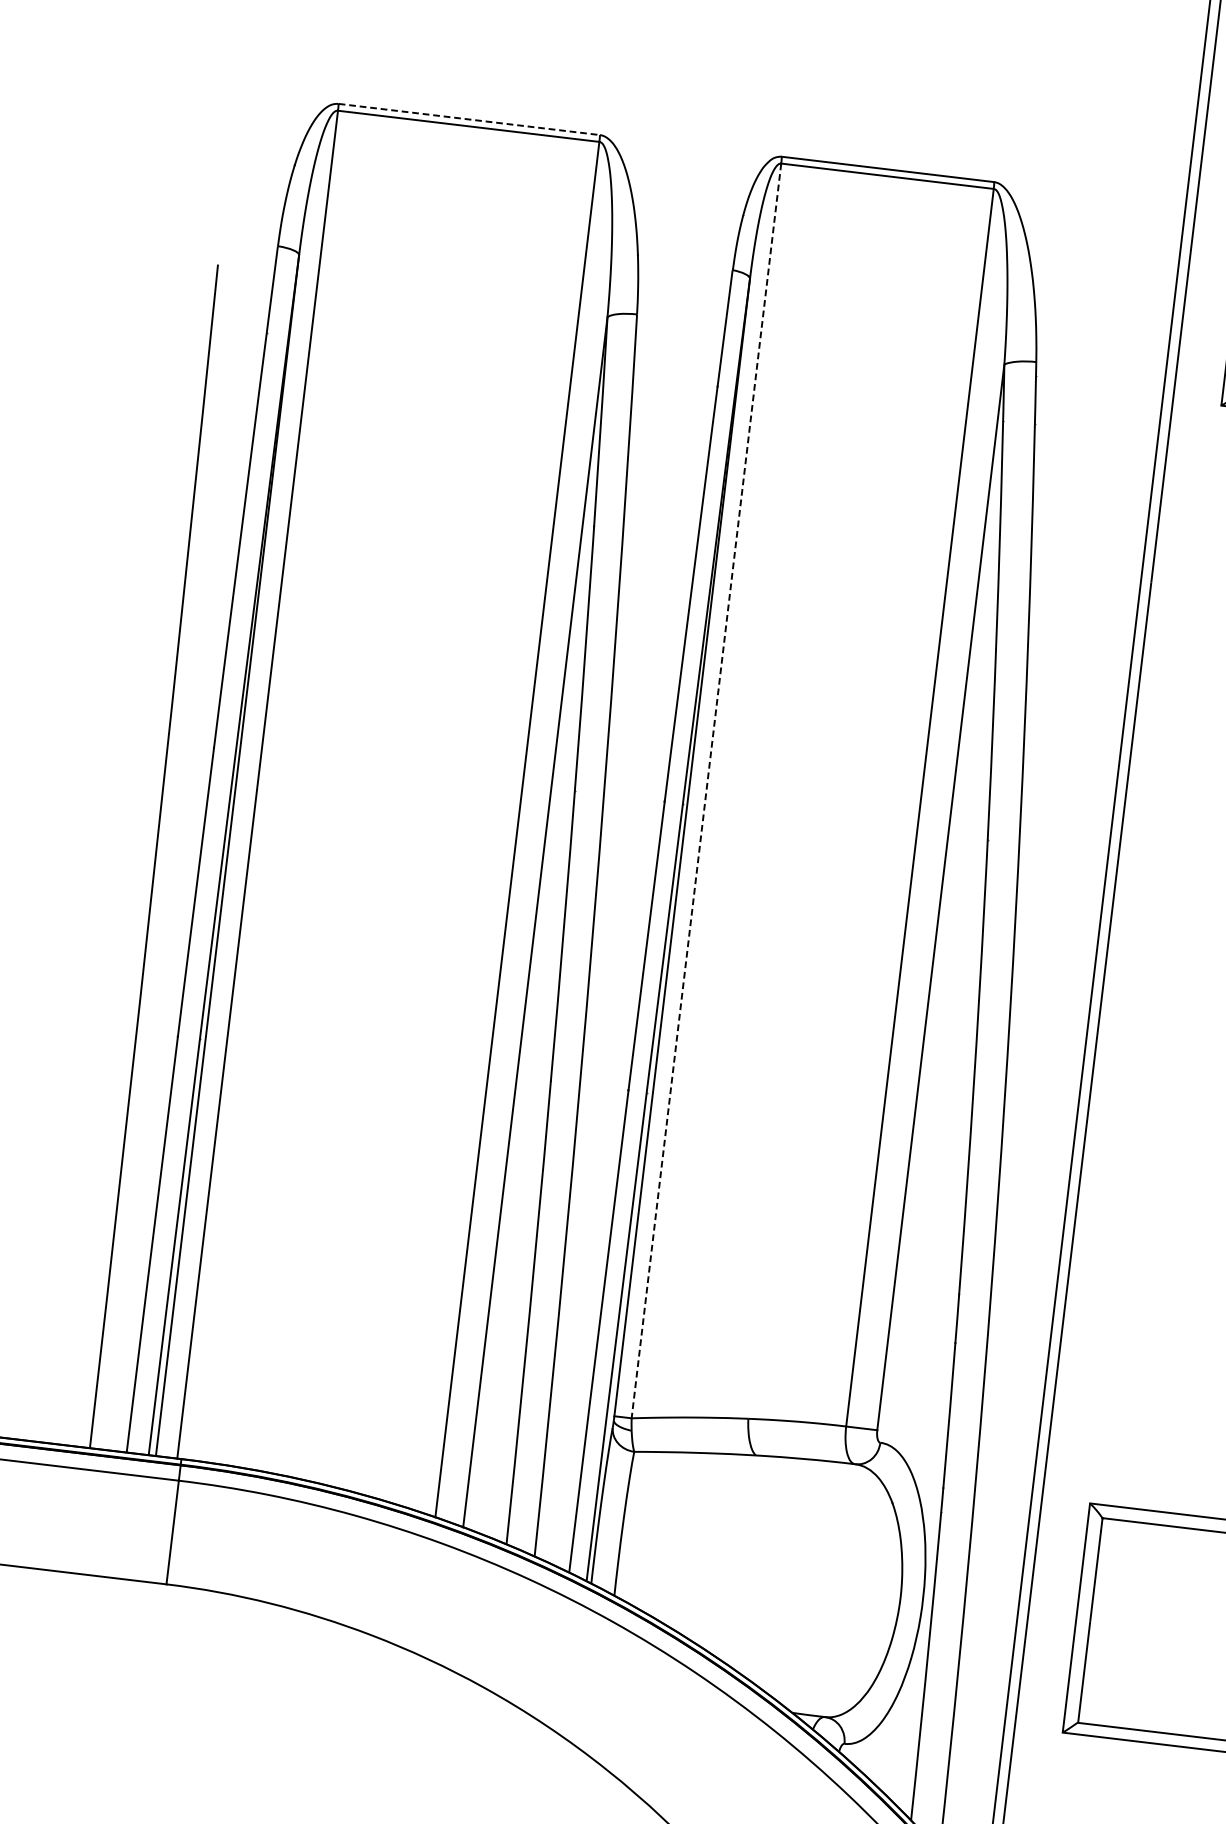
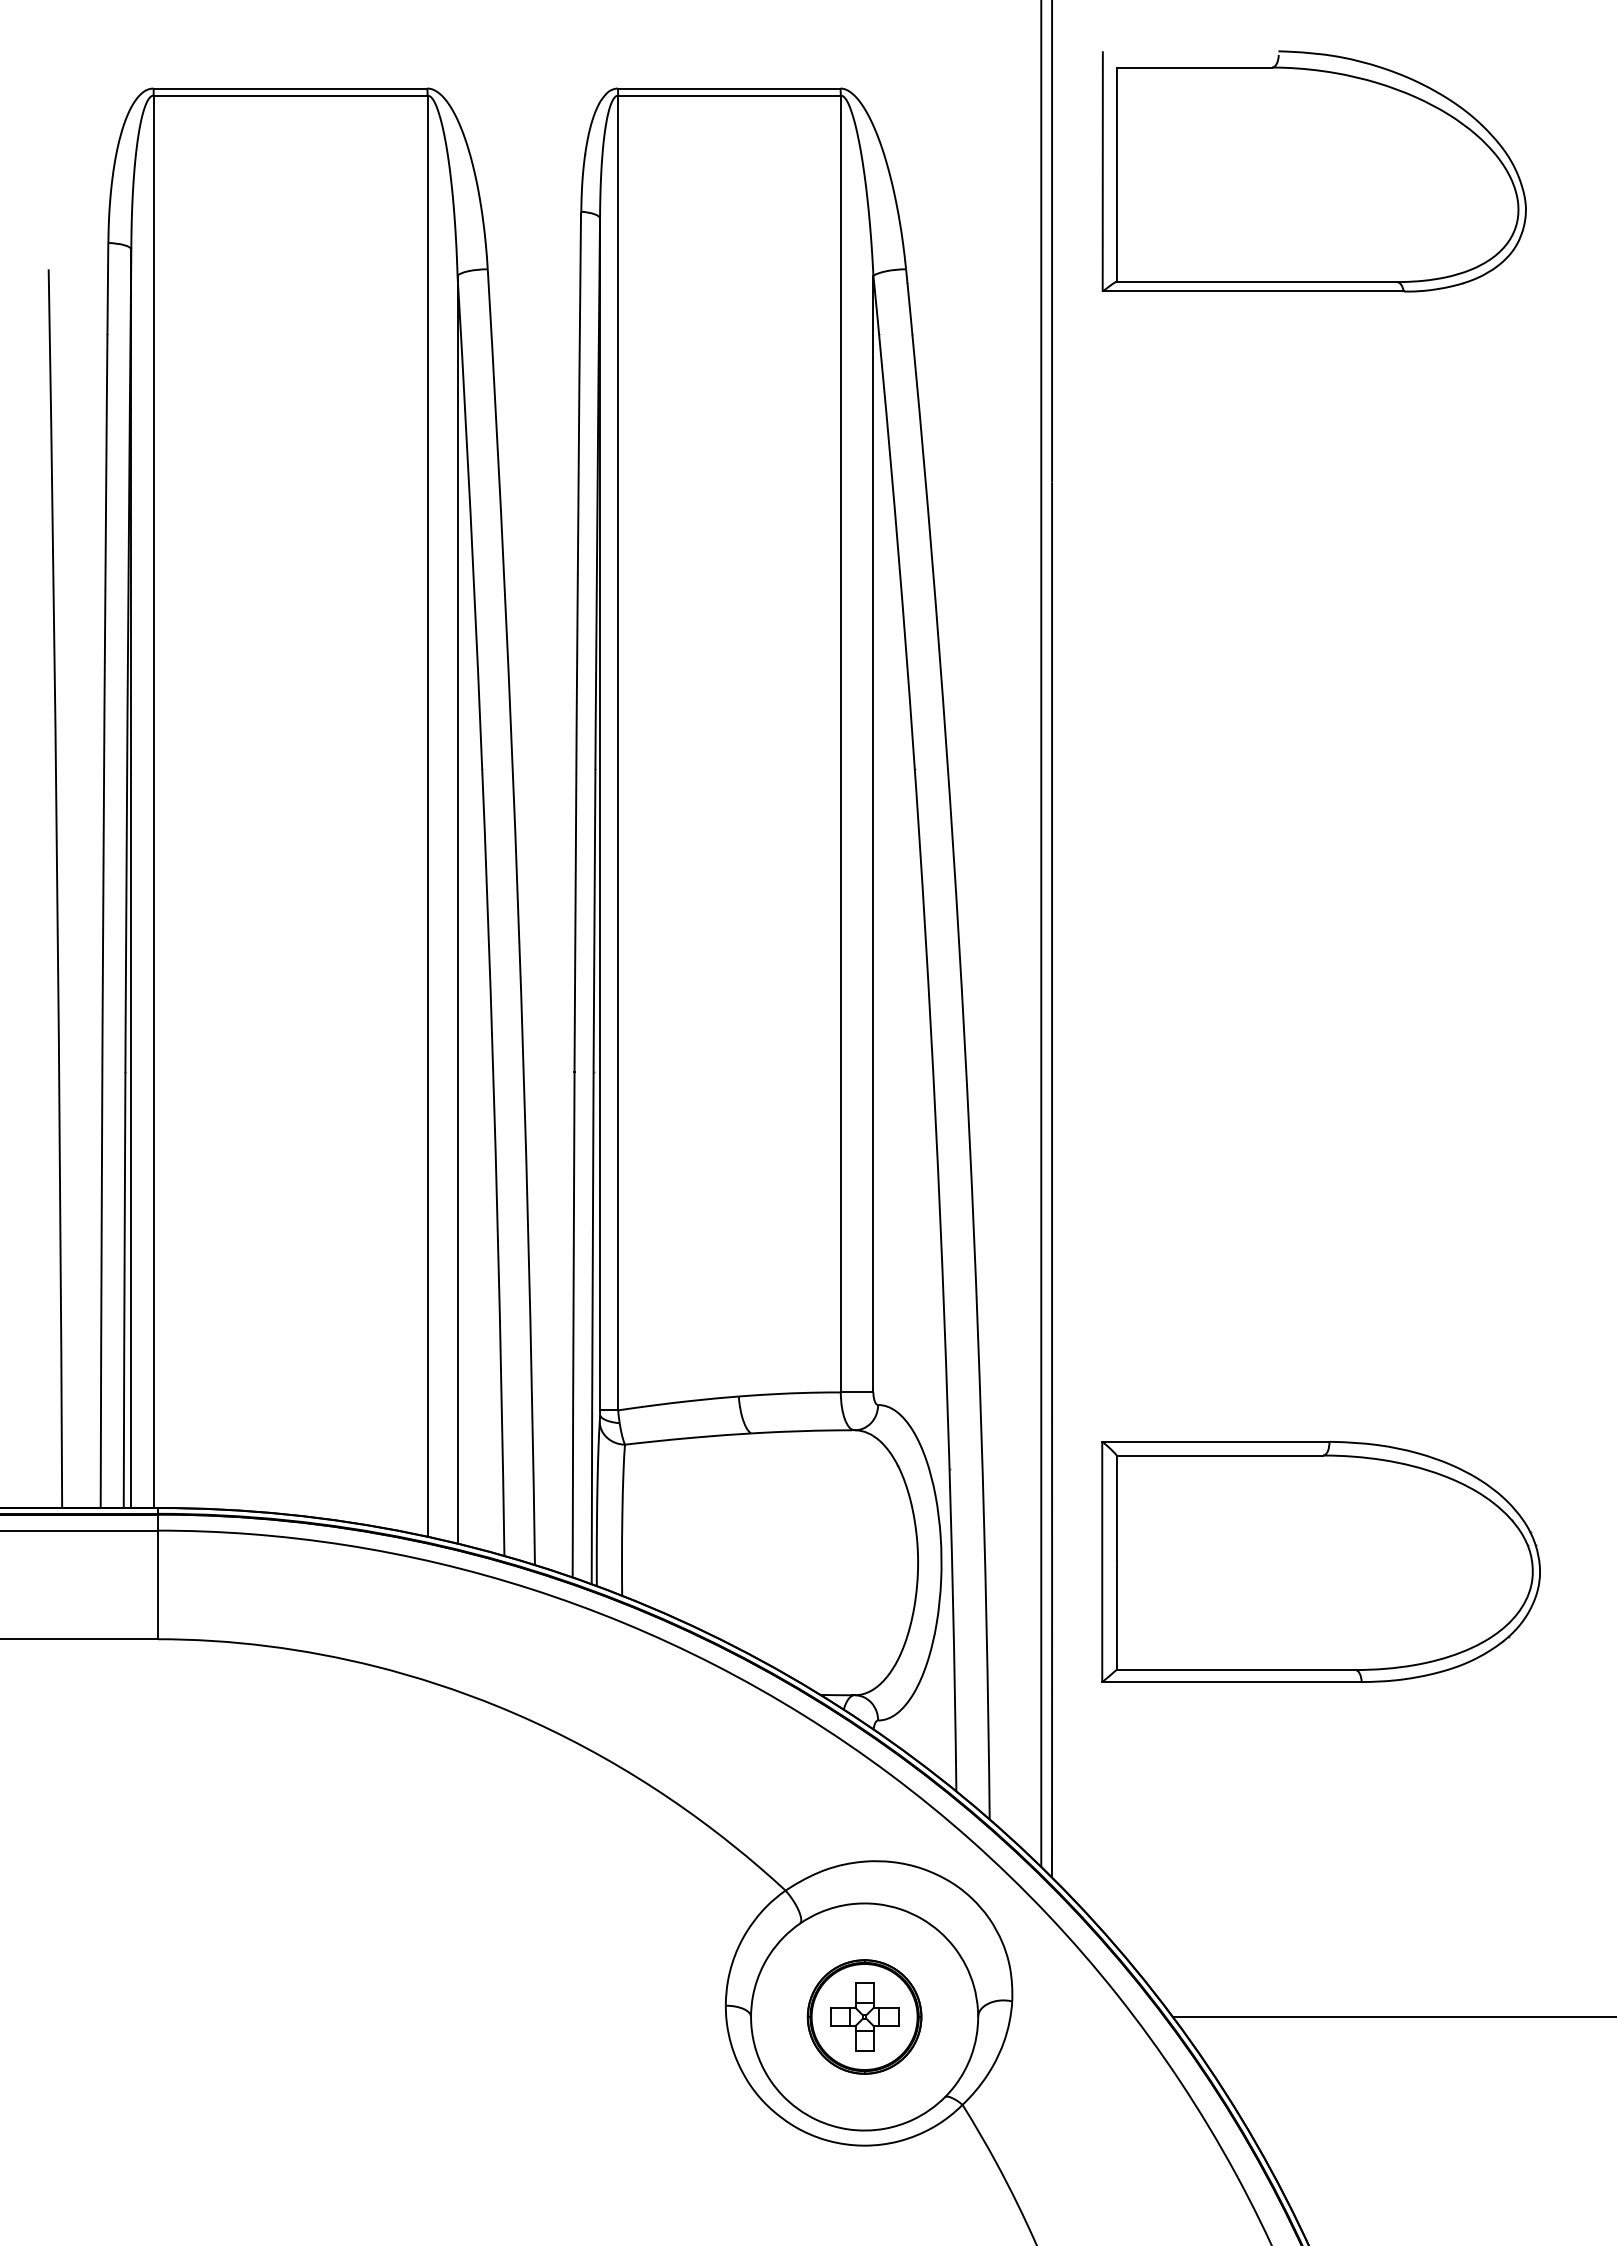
line: (469, 119) -> (290, 88), dashed -> solid
line: (706, 791) -> (618, 753), dashed -> solid

